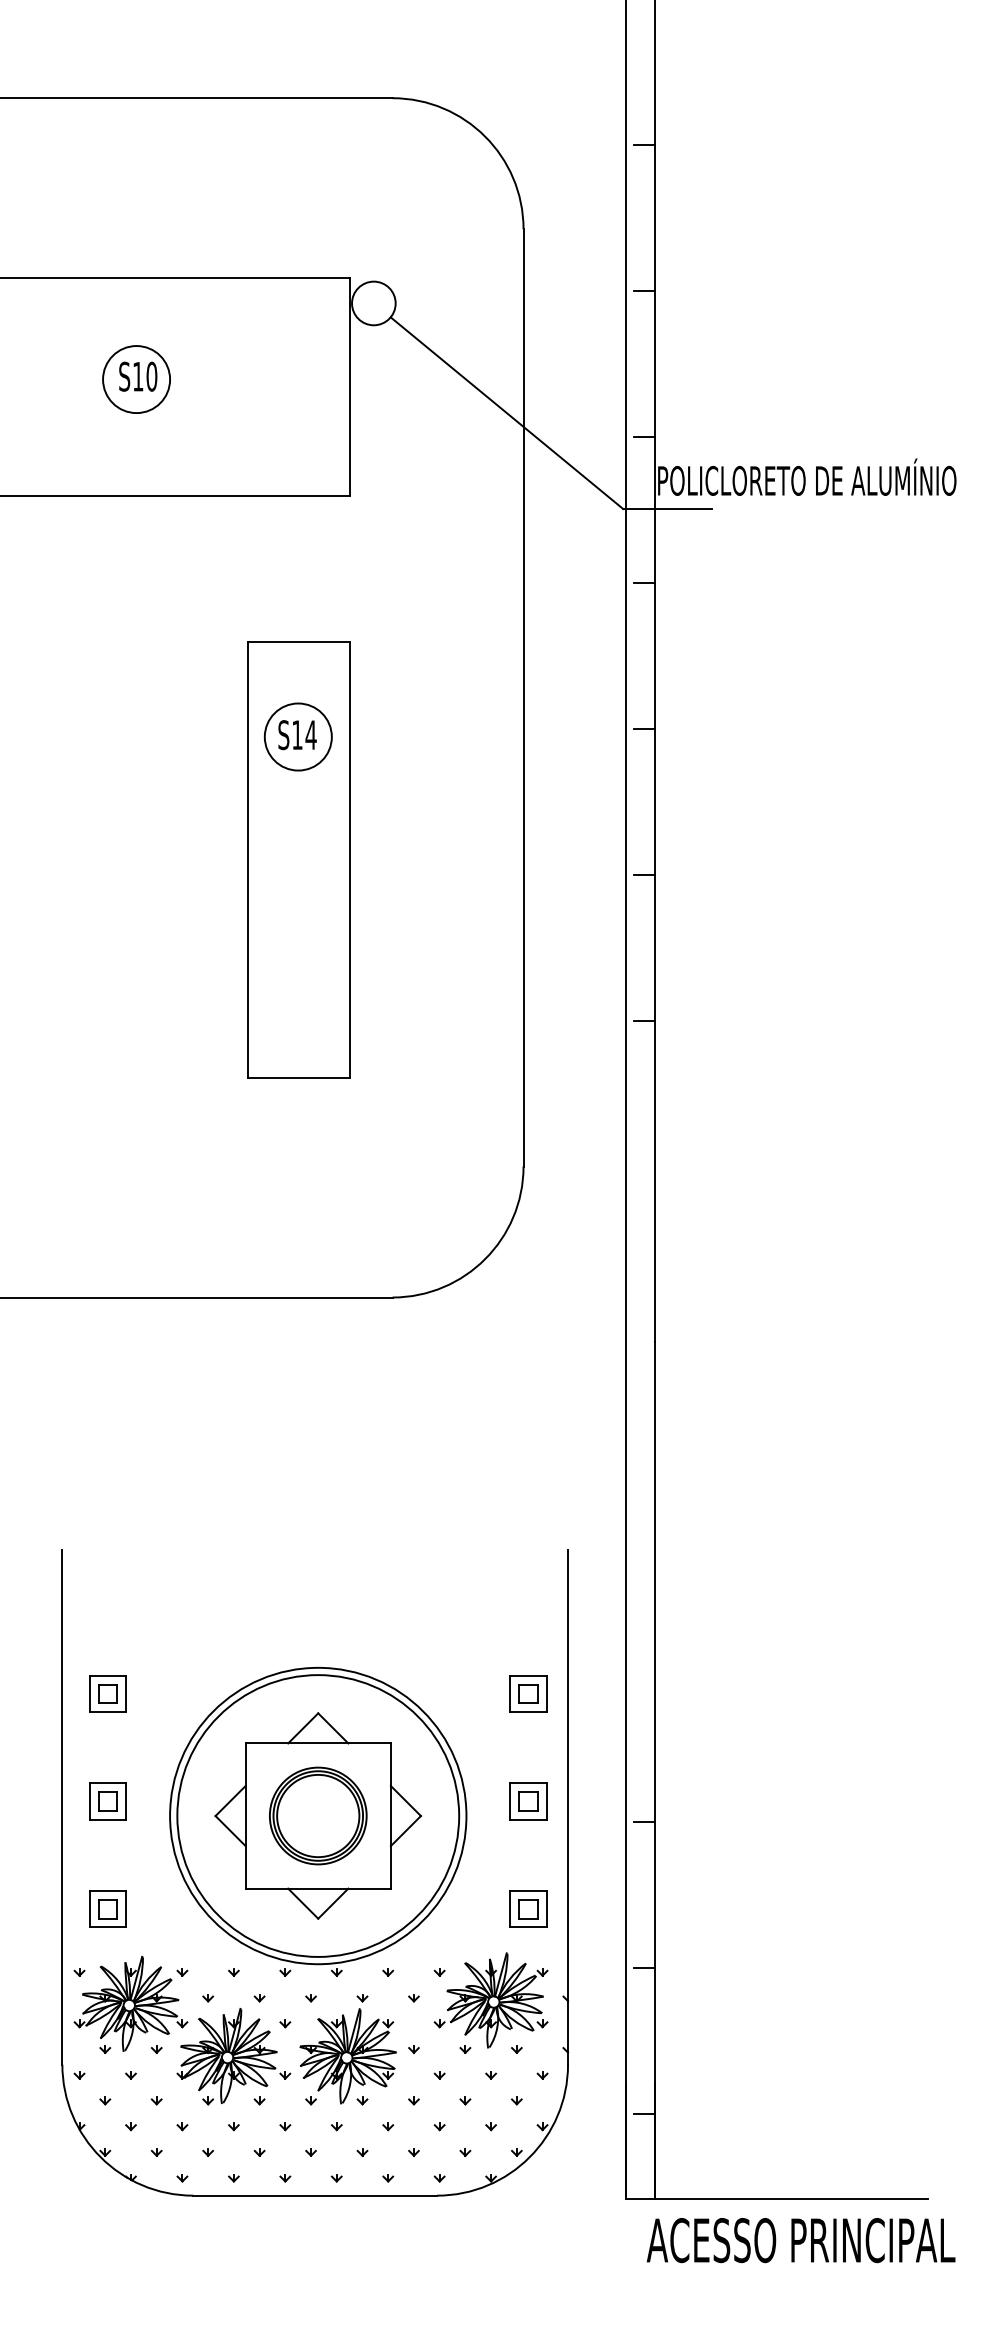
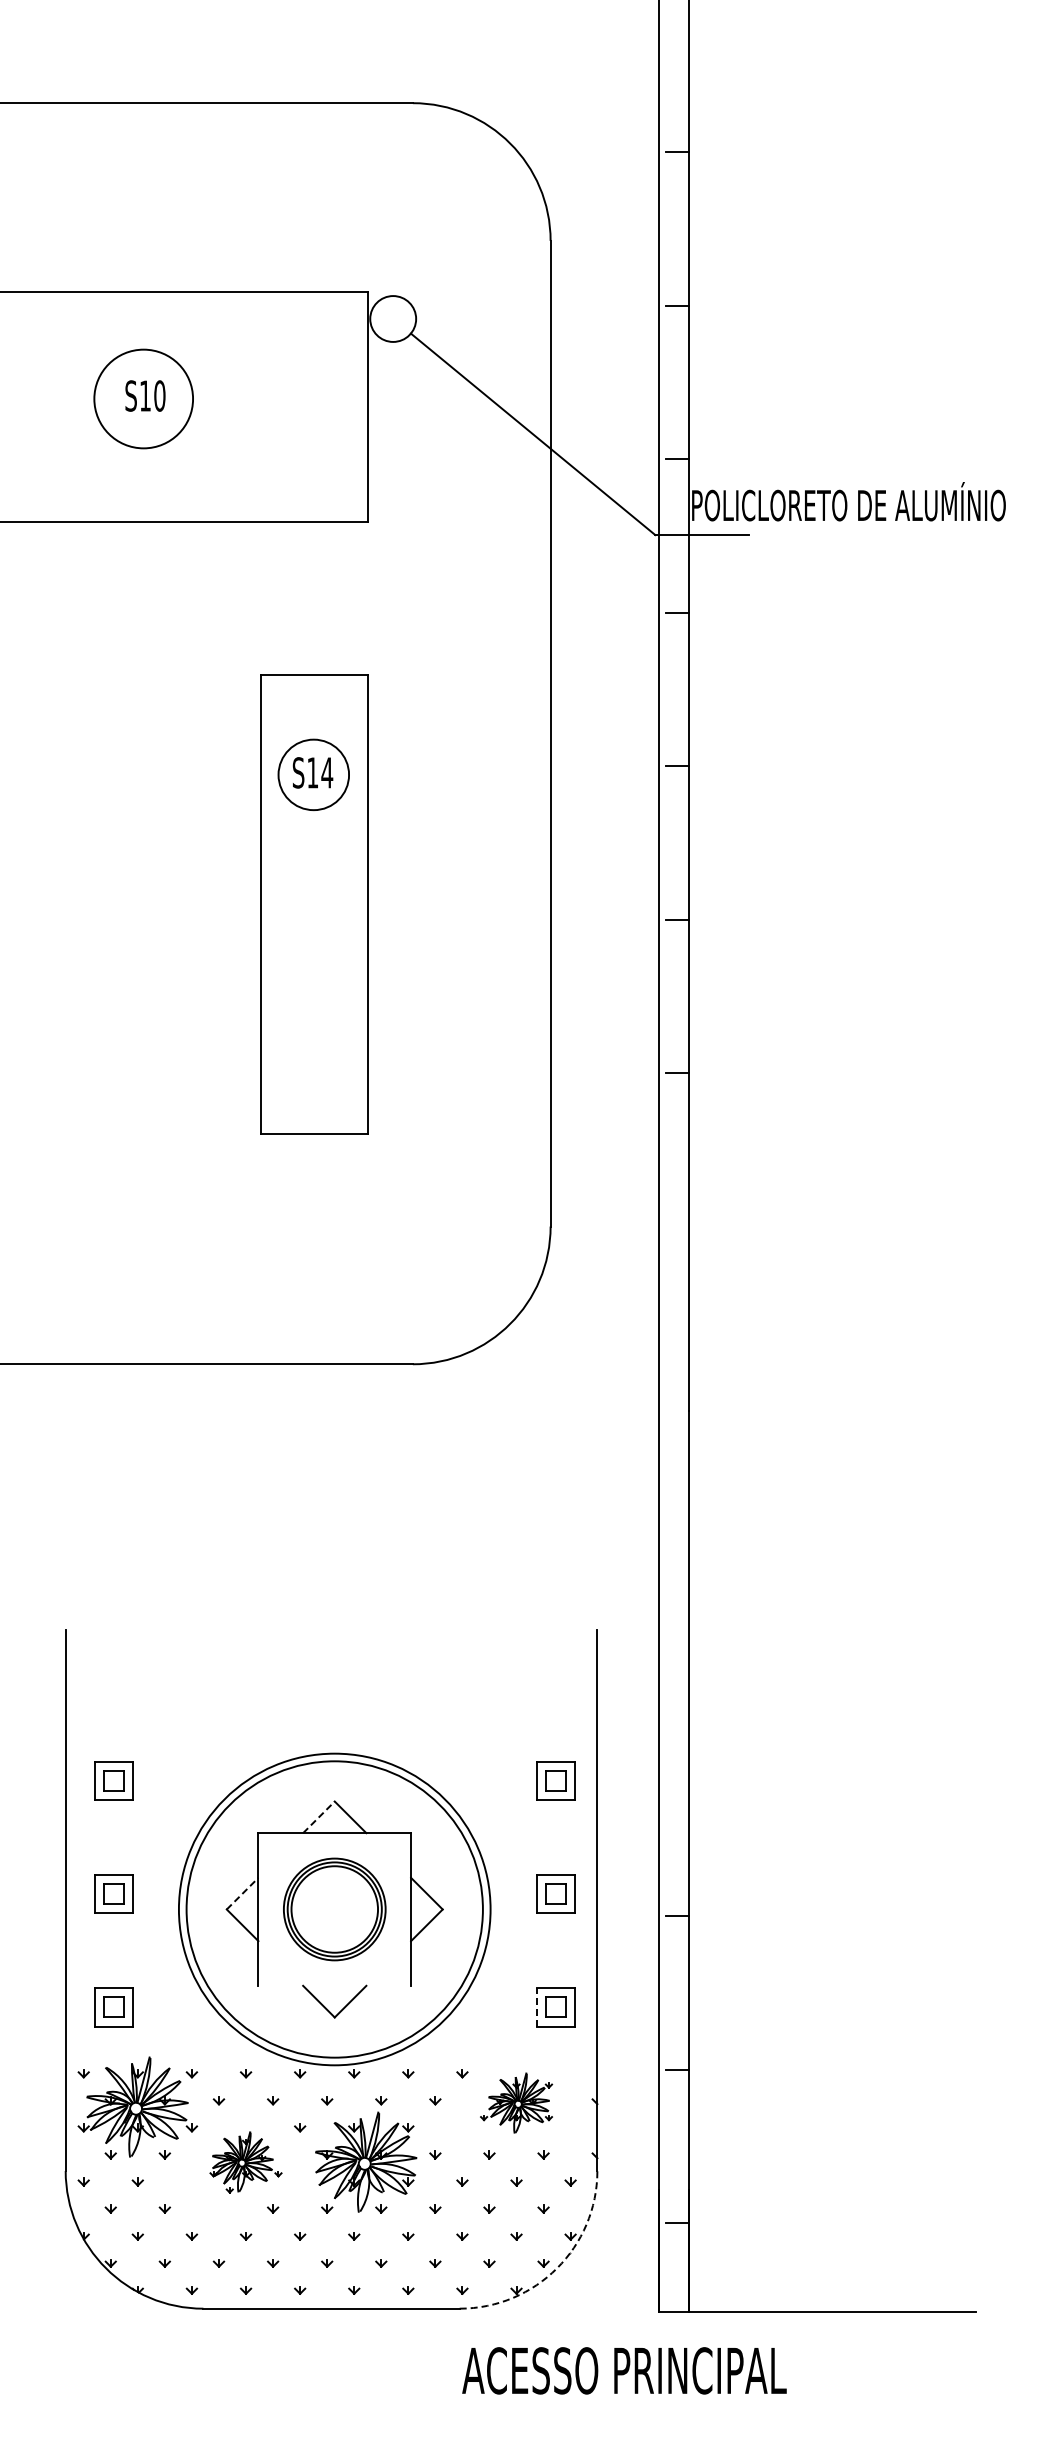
circle: (136, 379) -> (143, 398), size x1.4
line: (303, 1727) -> (319, 1816), solid -> dashed
line: (230, 1800) -> (242, 1893), solid -> dashed
line: (318, 1888) -> (334, 1985), removed
line: (510, 1908) -> (536, 2006), solid -> dashed
part: (491, 1999) -> (516, 2102), size x0.6
part: (233, 2056) -> (245, 2162), size x0.6
arc: (530, 2157) -> (557, 2268), solid -> dashed
text: (801, 2240) -> (624, 2370), moved

